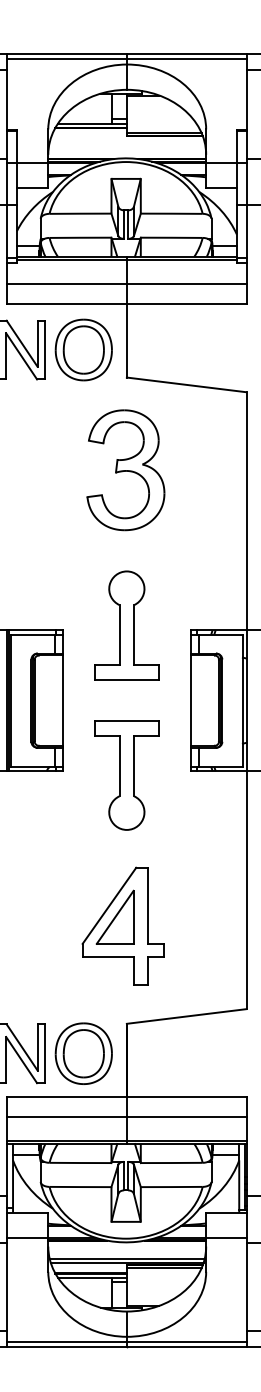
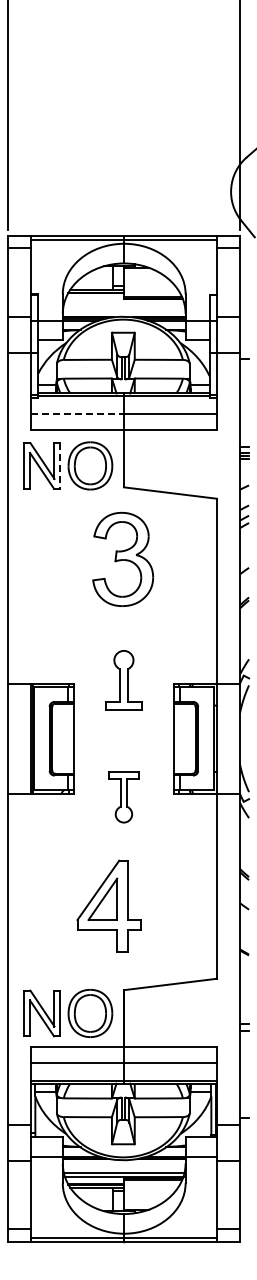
line: (67, 283) -> (77, 414), solid -> dashed
line: (45, 349) -> (60, 465), solid -> dashed
part: (126, 625) -> (123, 680), size x0.7
part: (126, 776) -> (123, 797), size x0.6
part: (122, 925) -> (108, 905), moved

